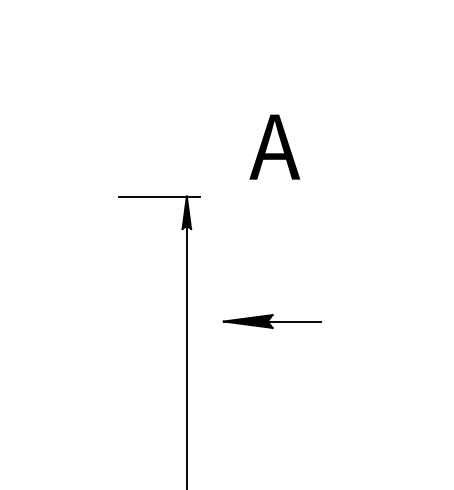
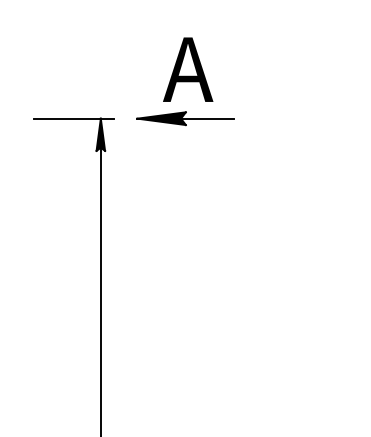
part: (271, 321) -> (184, 118), moved

